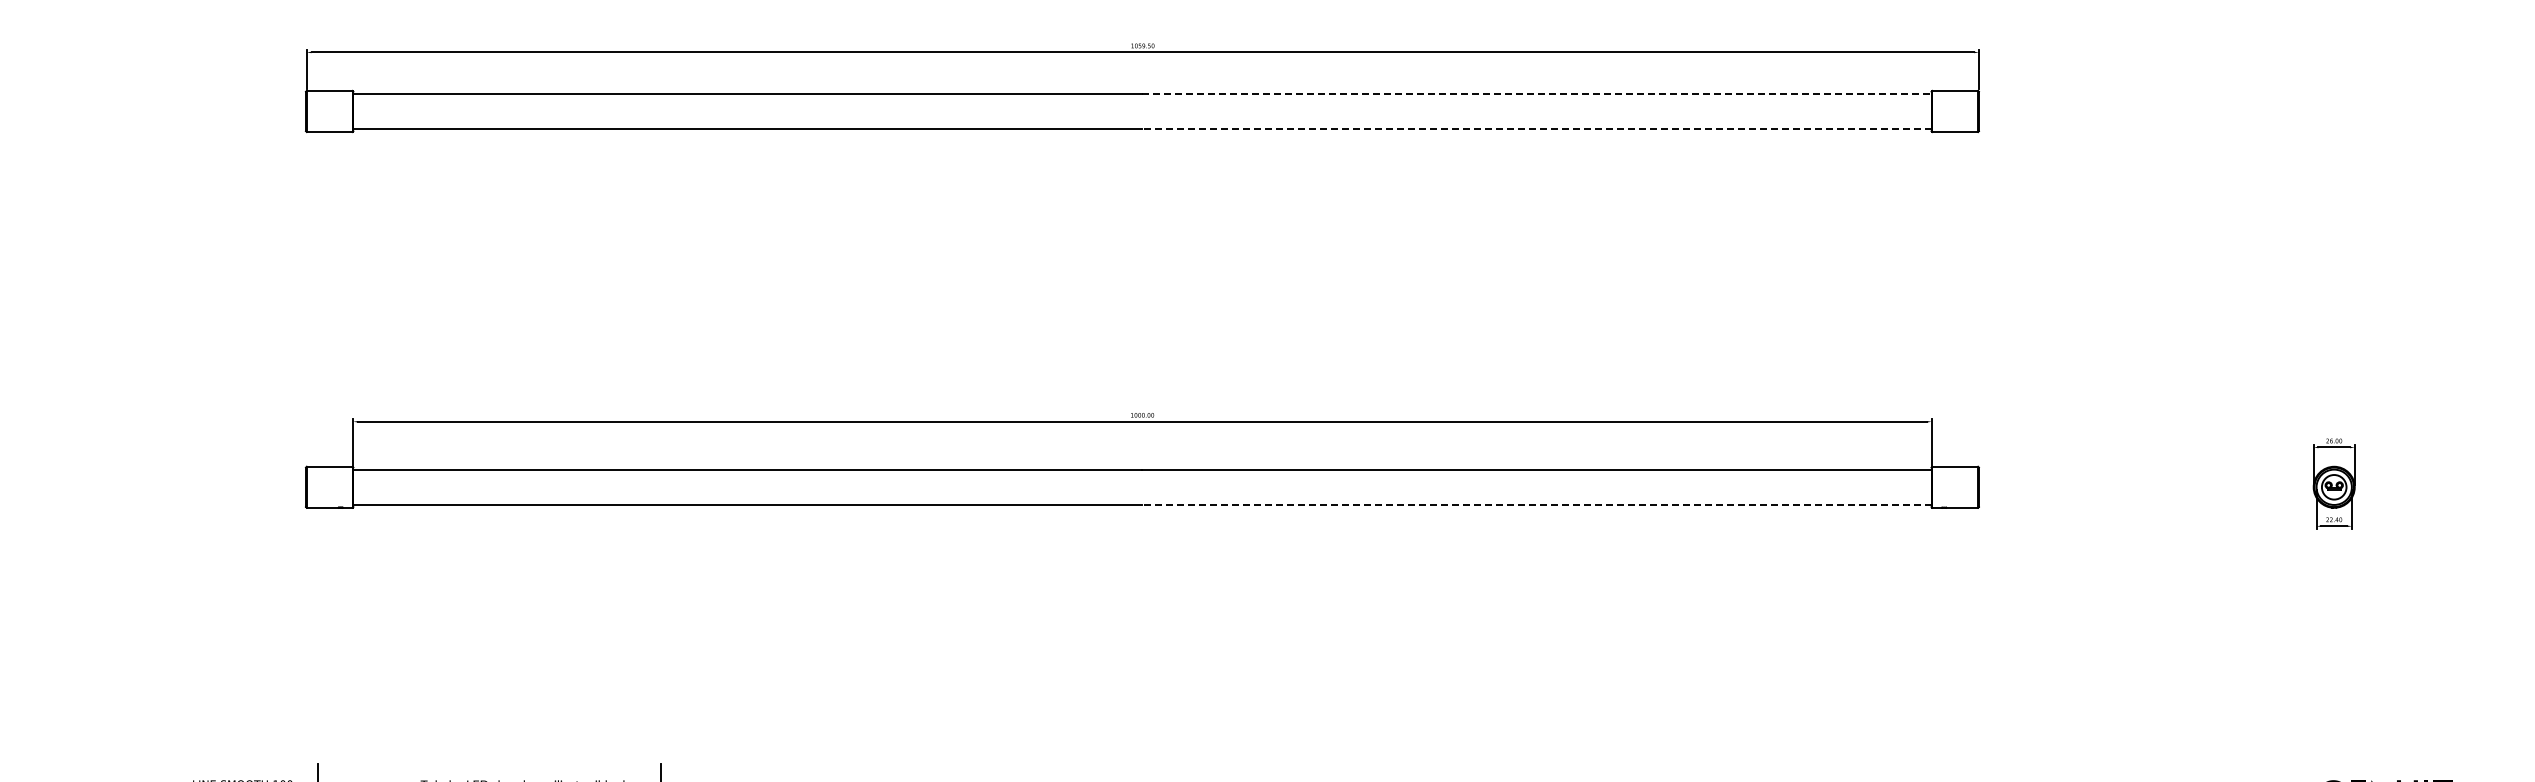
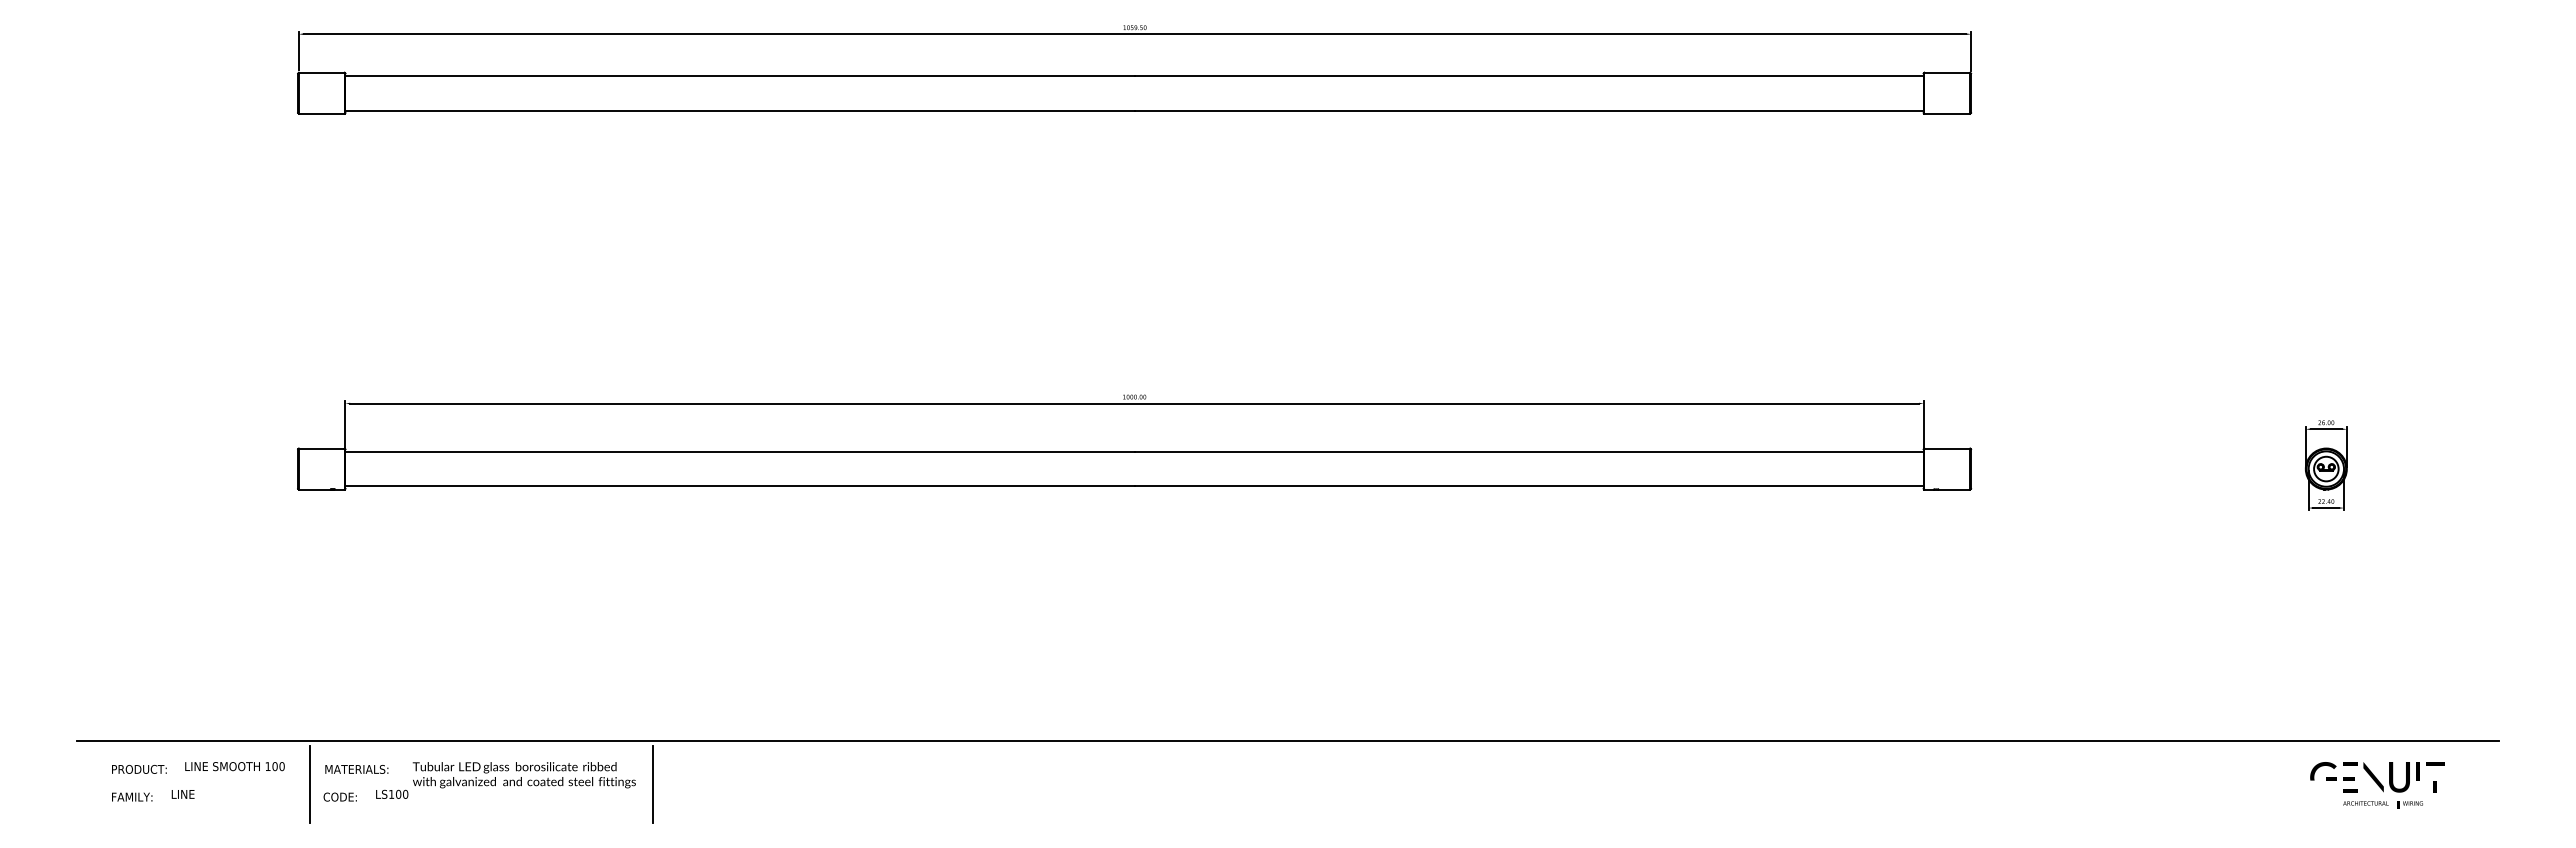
line: (1537, 93) -> (1529, 75), dashed -> solid
line: (1537, 128) -> (1529, 110), dashed -> solid
line: (1537, 504) -> (1529, 486), dashed -> solid
line: (1295, 759) -> (1287, 741), added

